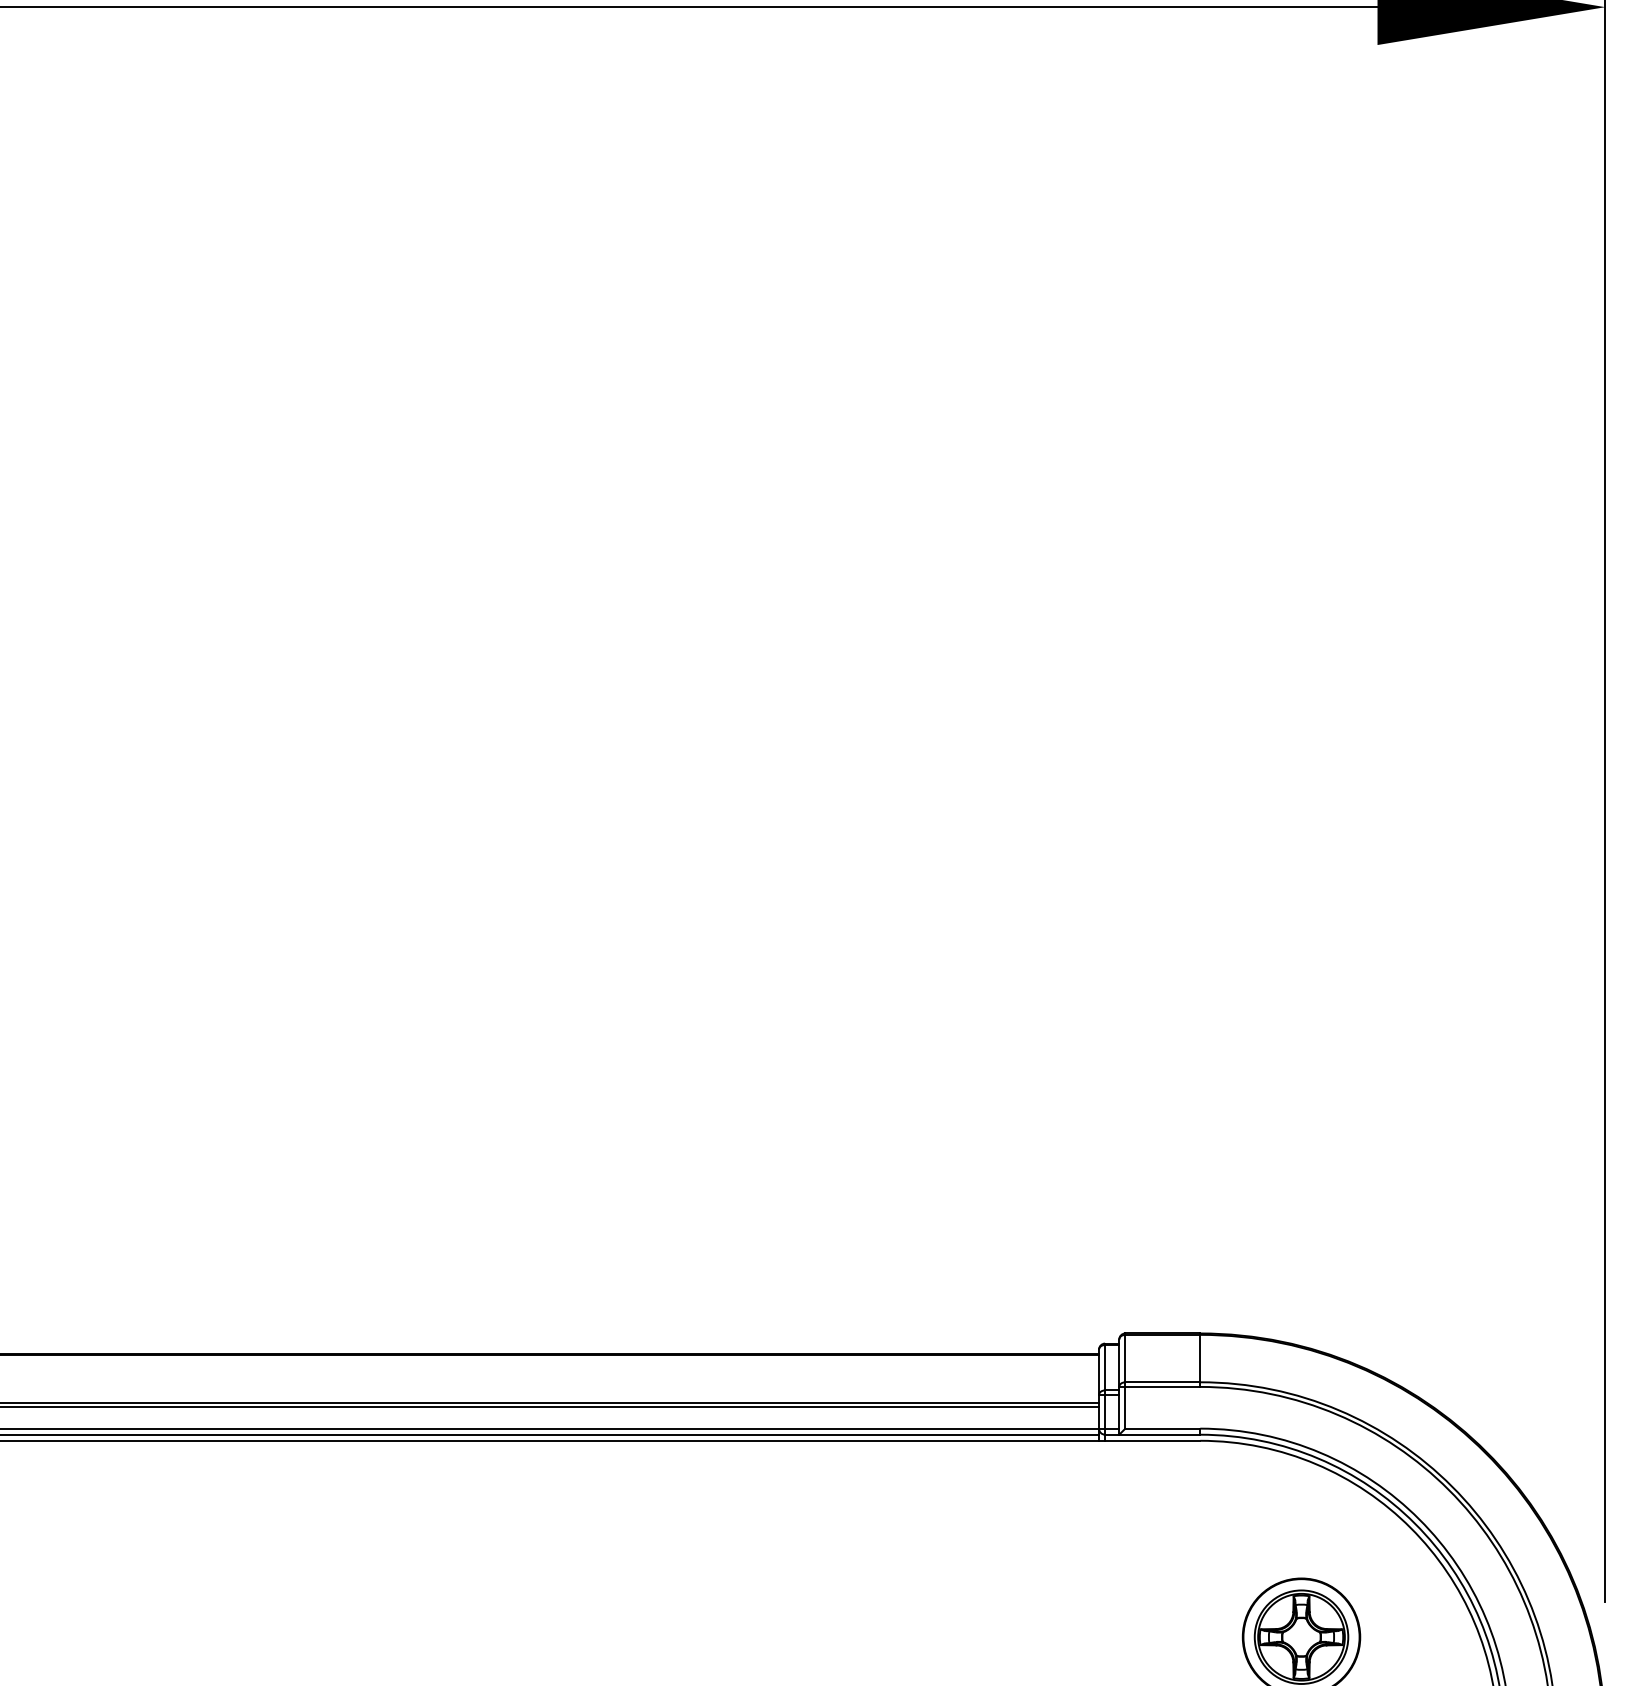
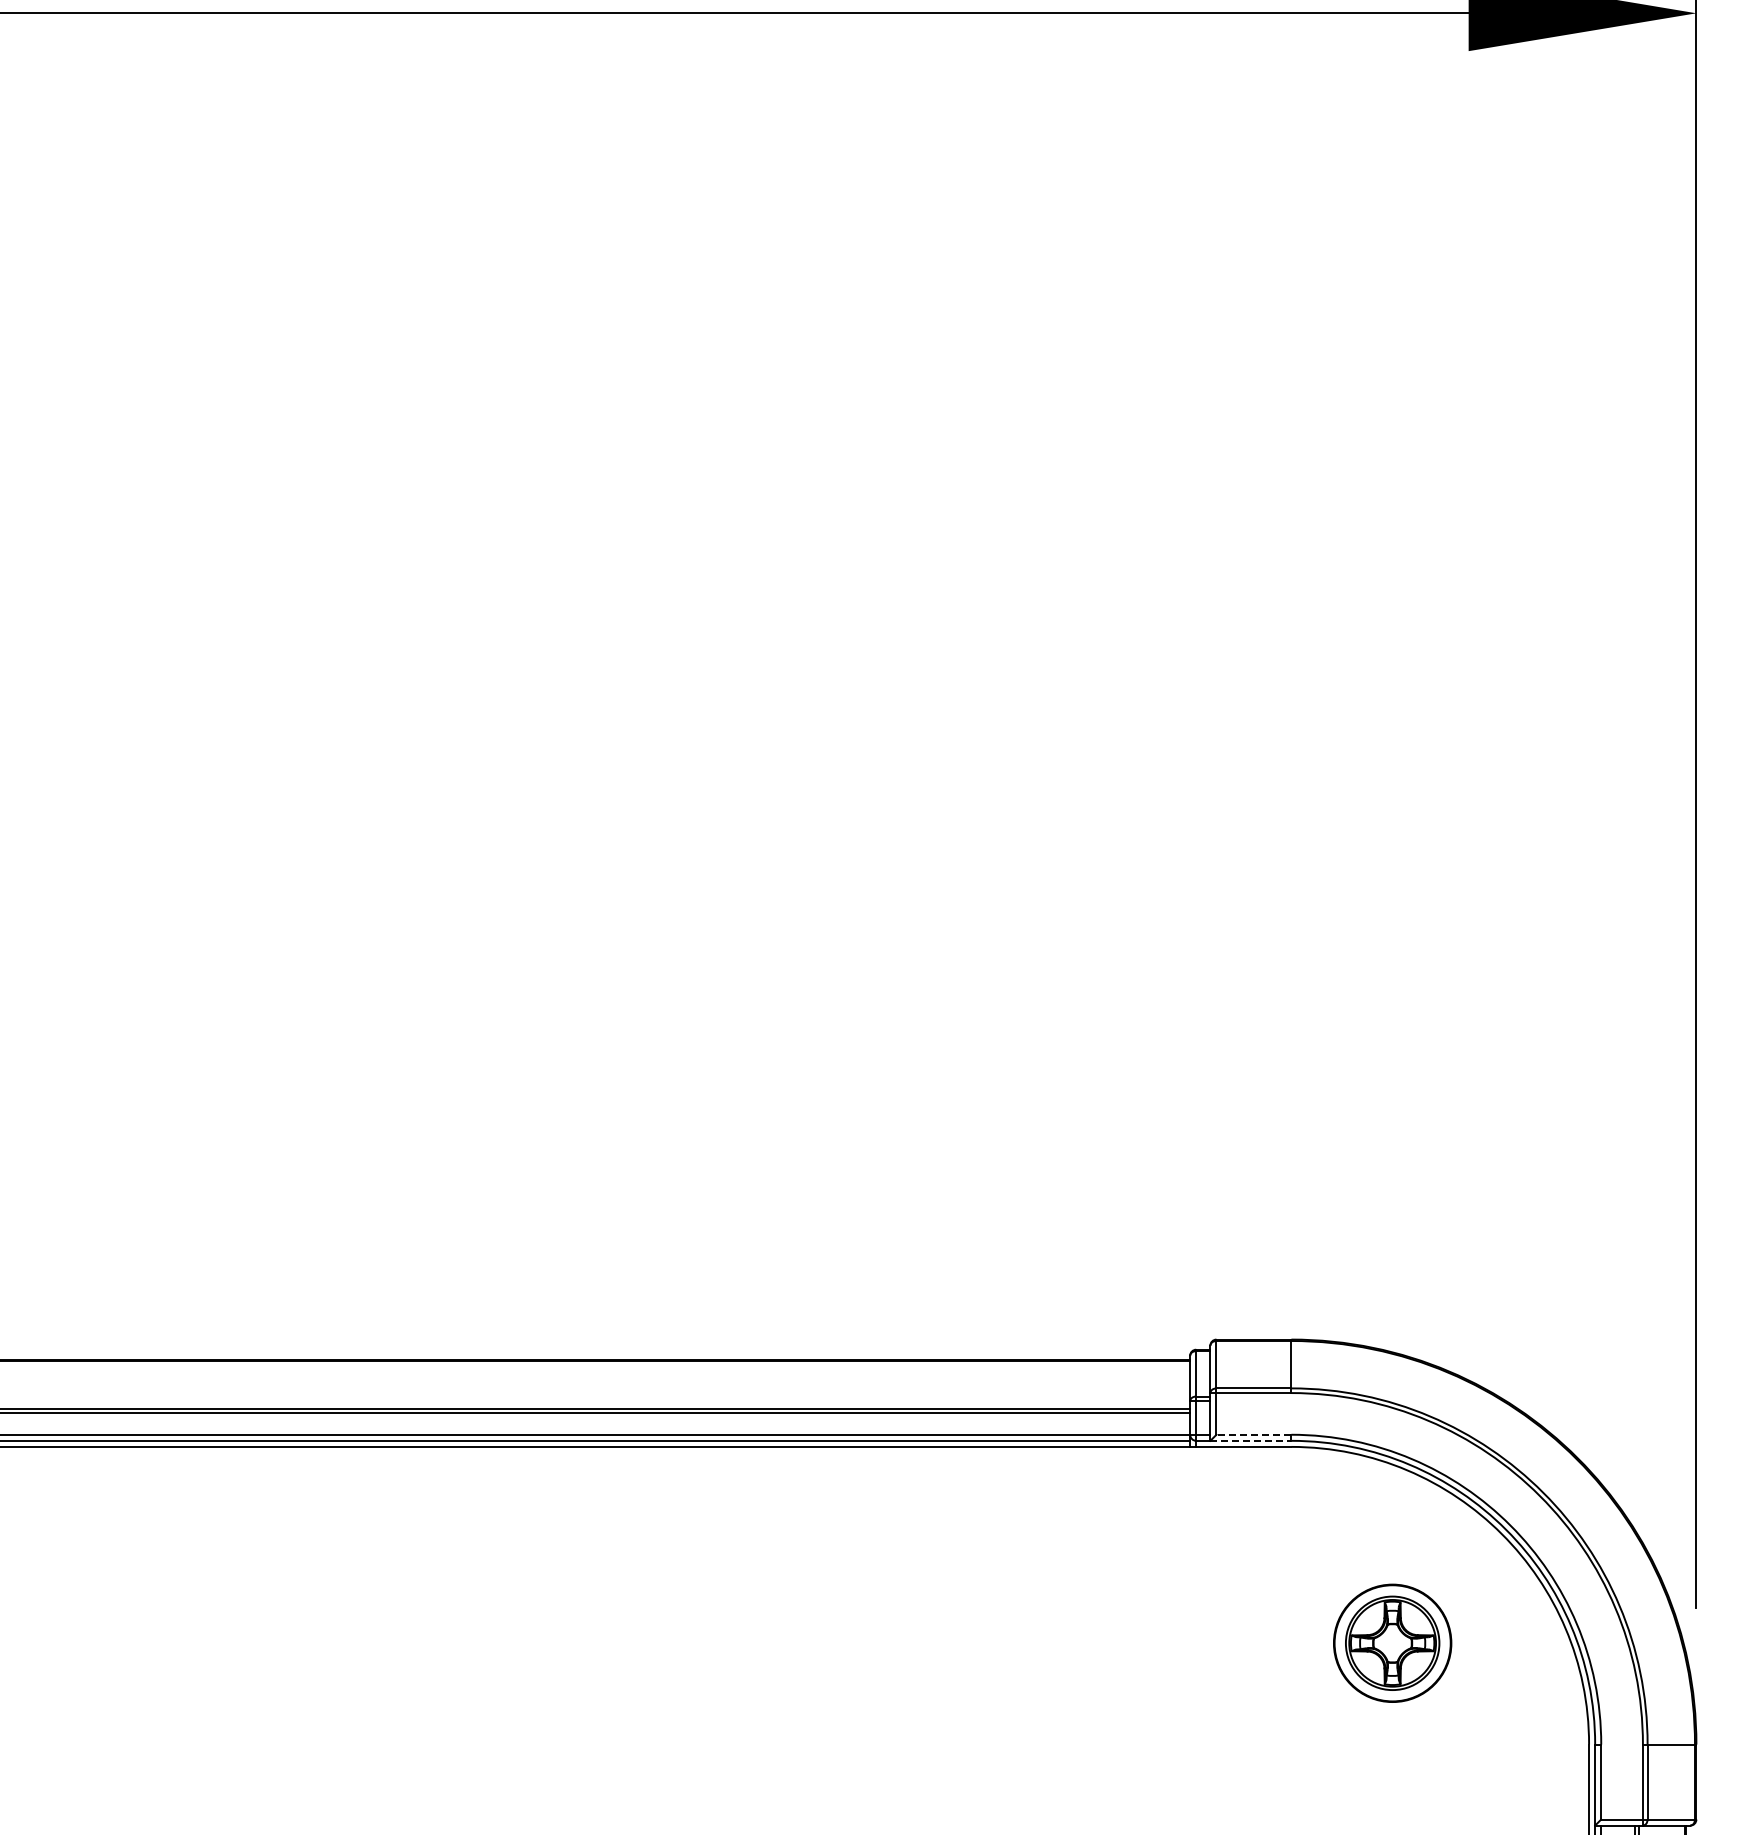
line: (1162, 1428) -> (1253, 1434), solid -> dashed
line: (1160, 1434) -> (1251, 1440), solid -> dashed

